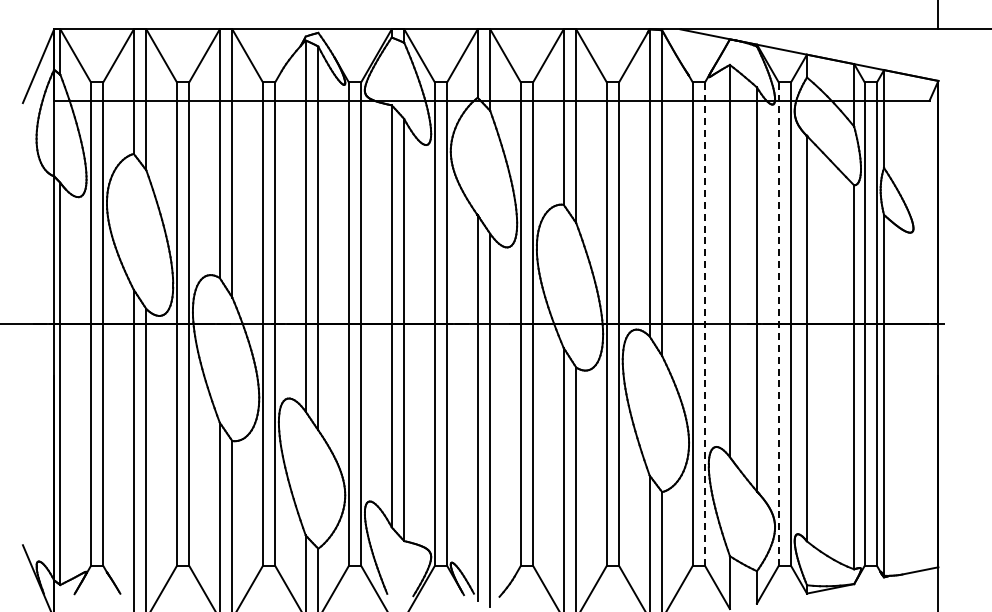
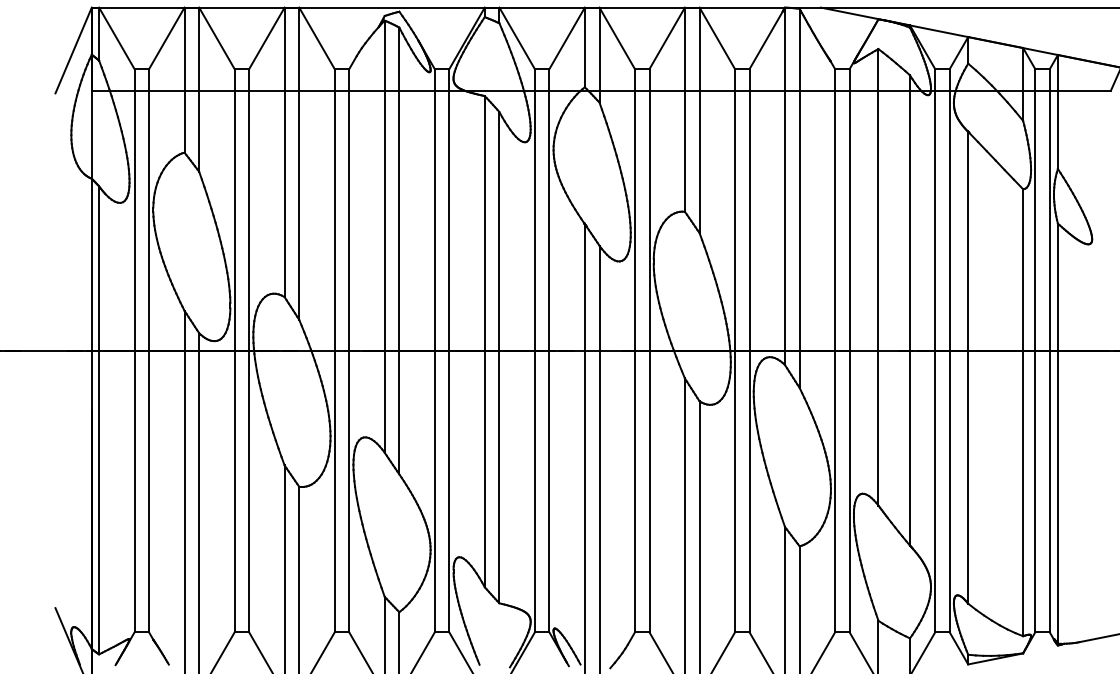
line: (705, 324) -> (850, 351), dashed -> solid
line: (778, 324) -> (935, 351), dashed -> solid

